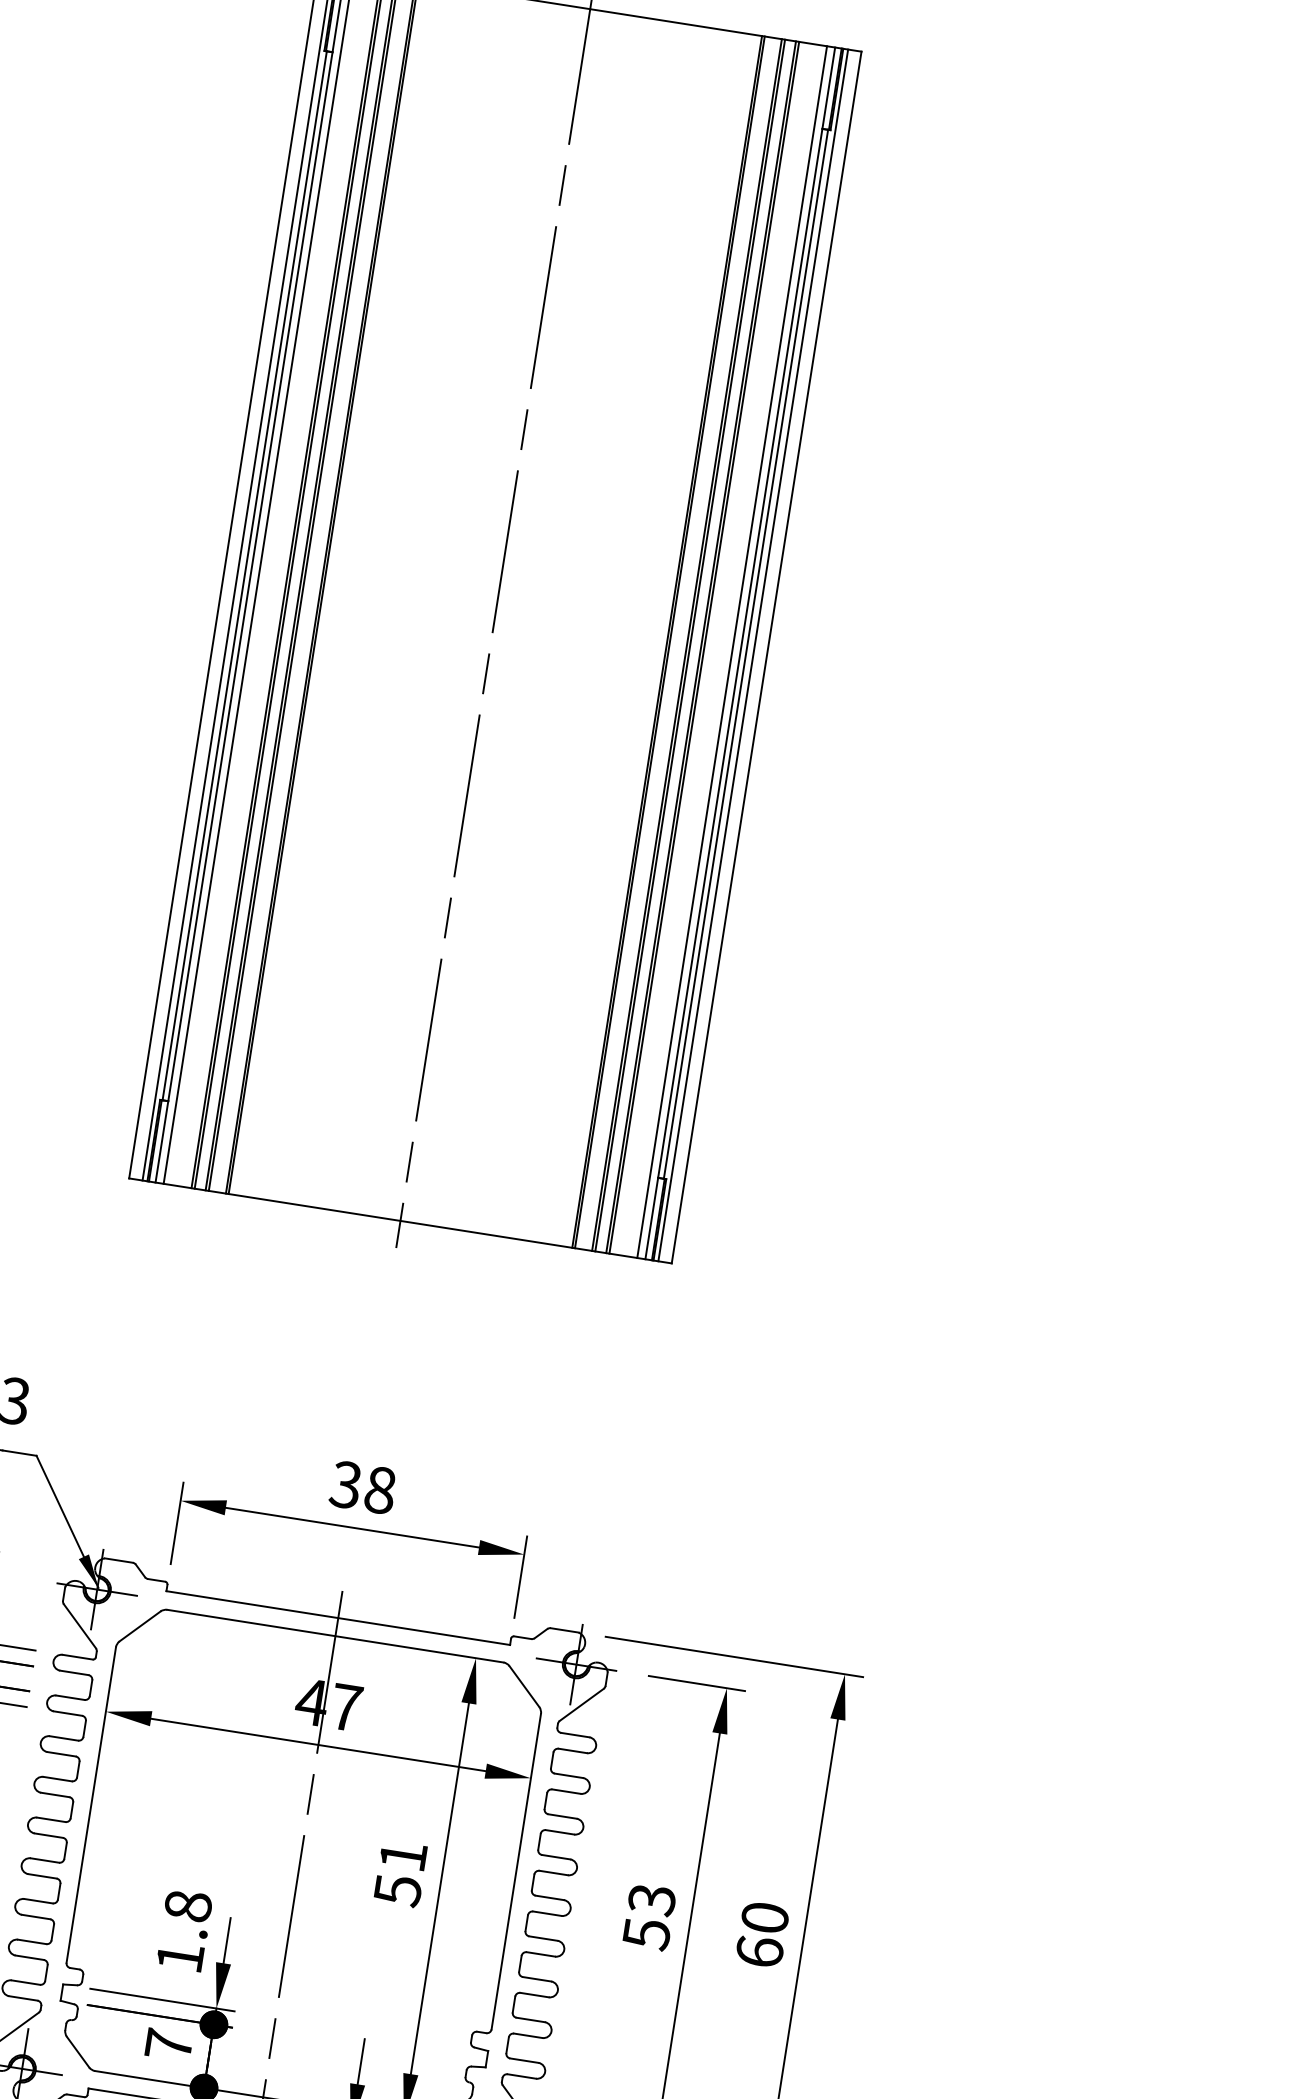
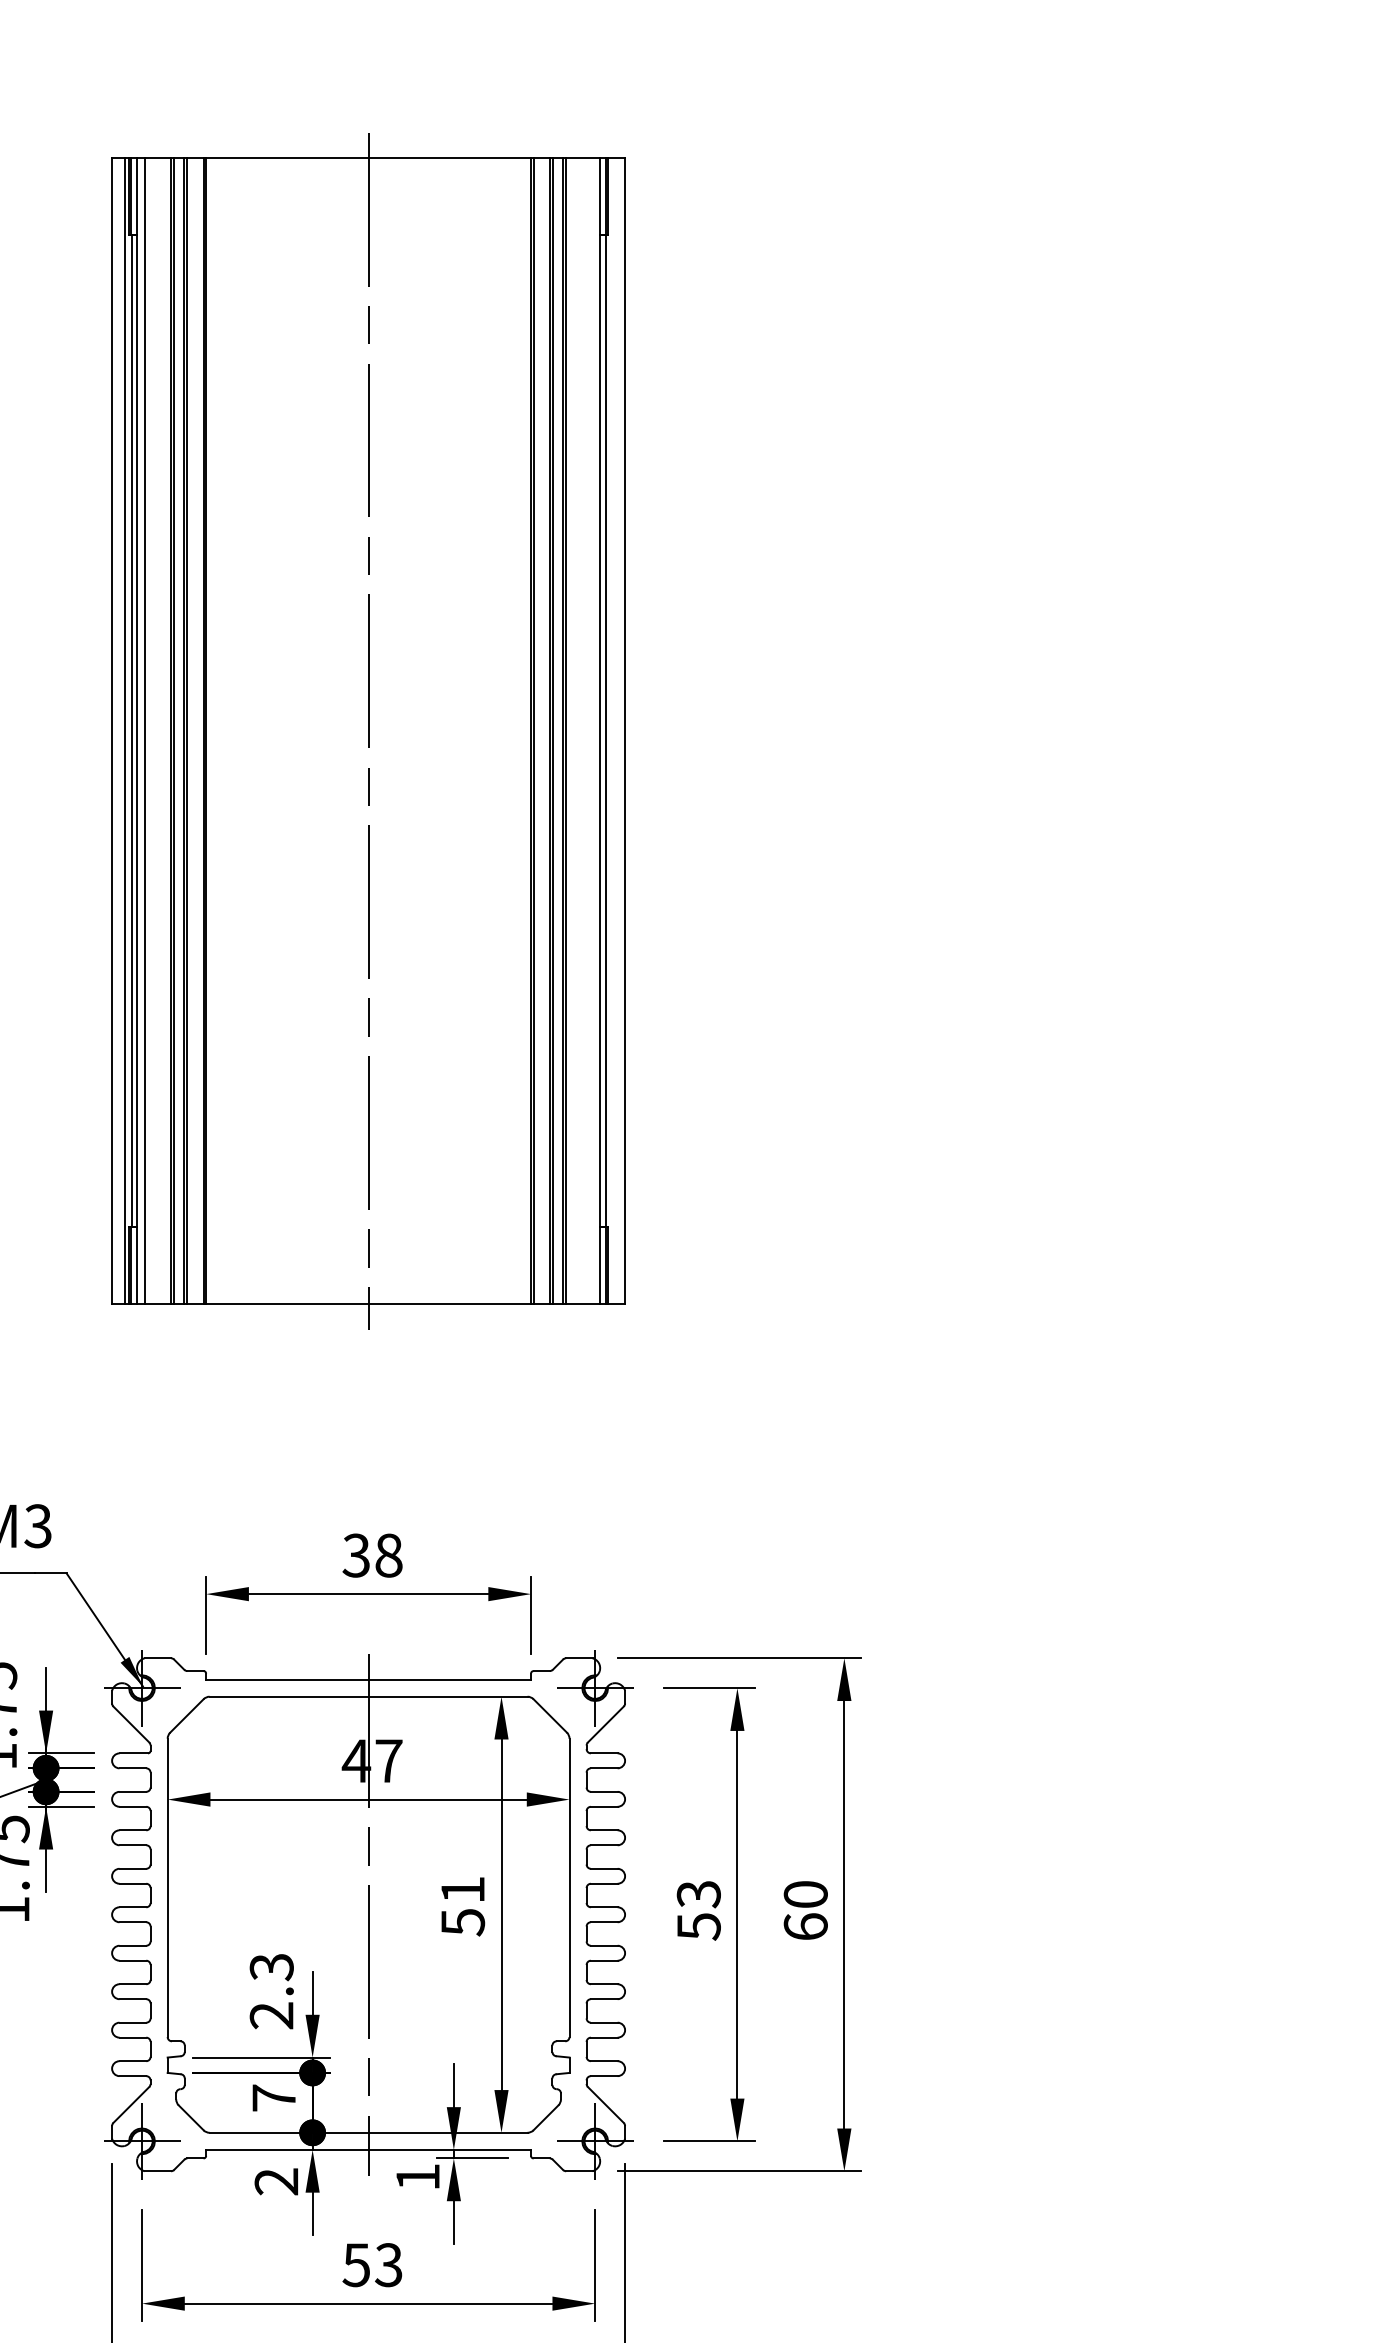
line: (732, 652) -> (592, 731), removed
line: (753, 655) -> (612, 731), removed
text: (183, 1931) -> (271, 1991), 1.8 -> 2.3

